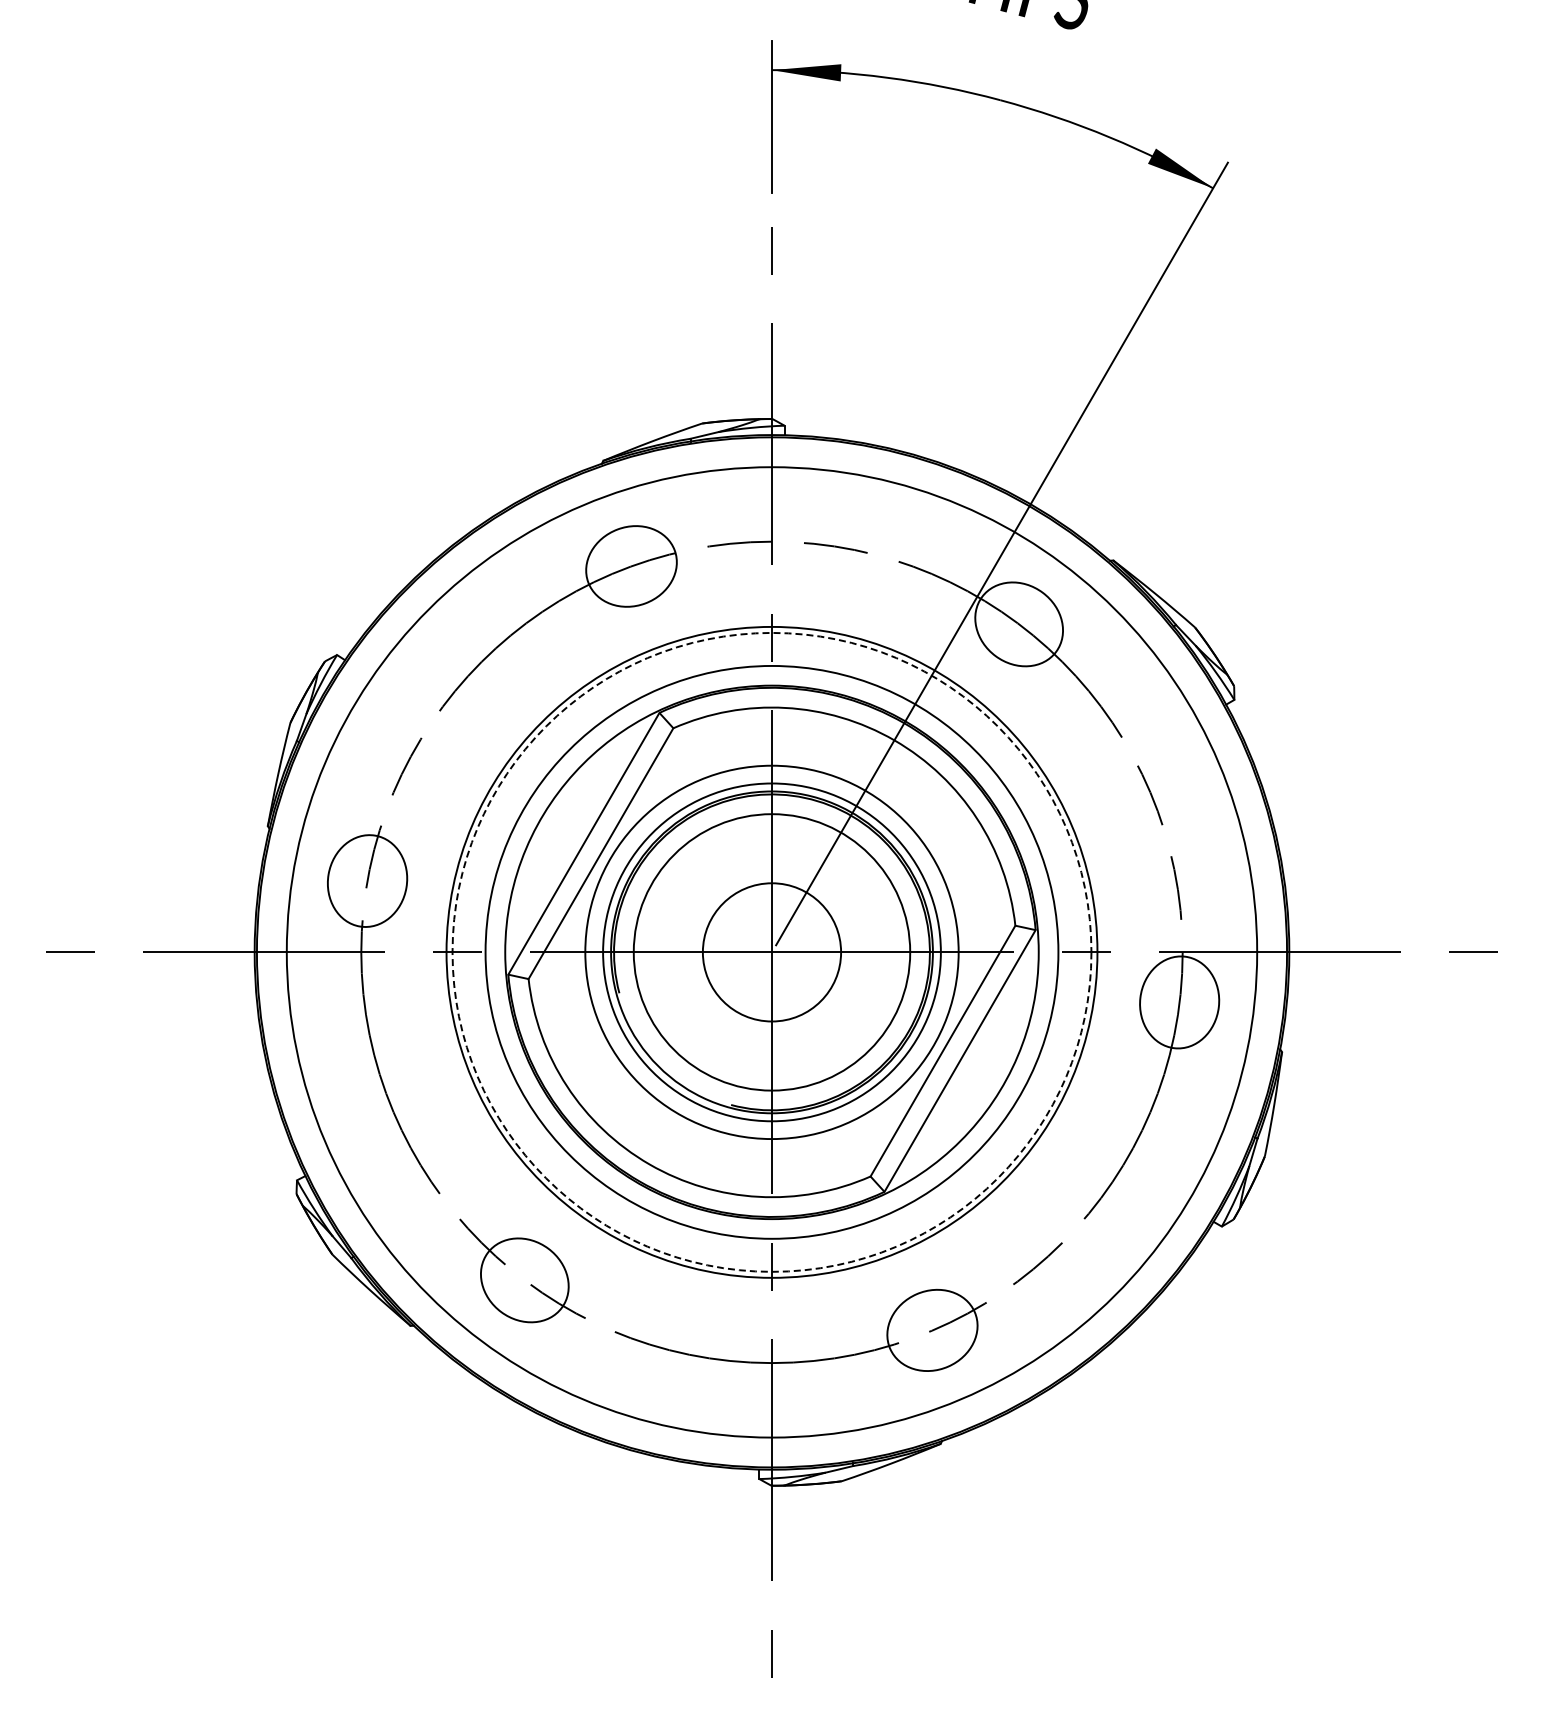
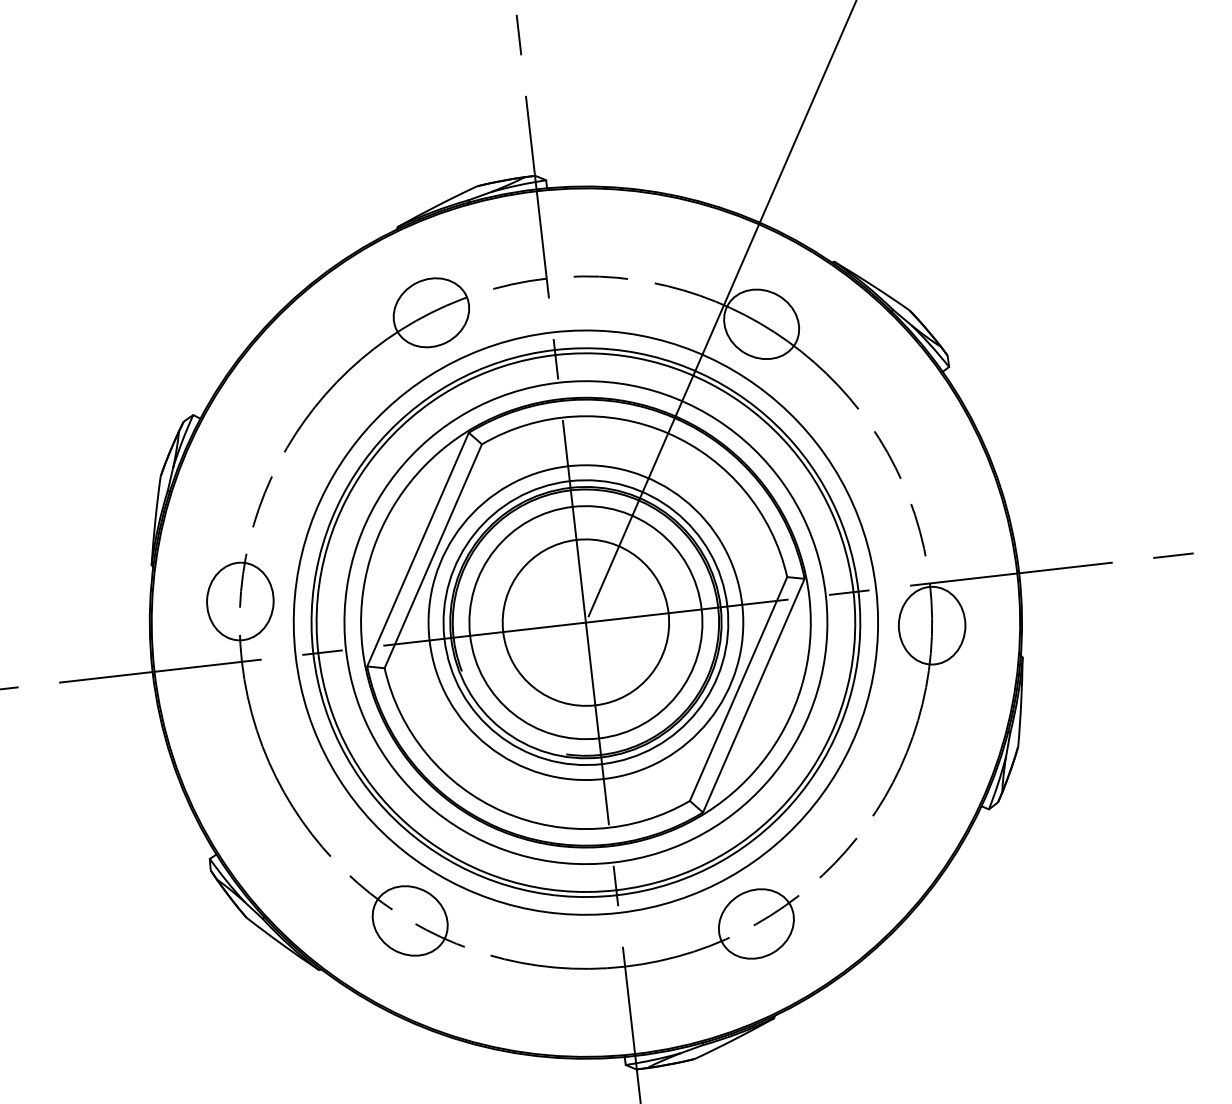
circle: (771, 951) -> (585, 621), dashed -> solid
circle: (771, 951) -> (585, 621), size x0.71
circle: (771, 952) -> (585, 622), size x1.43

